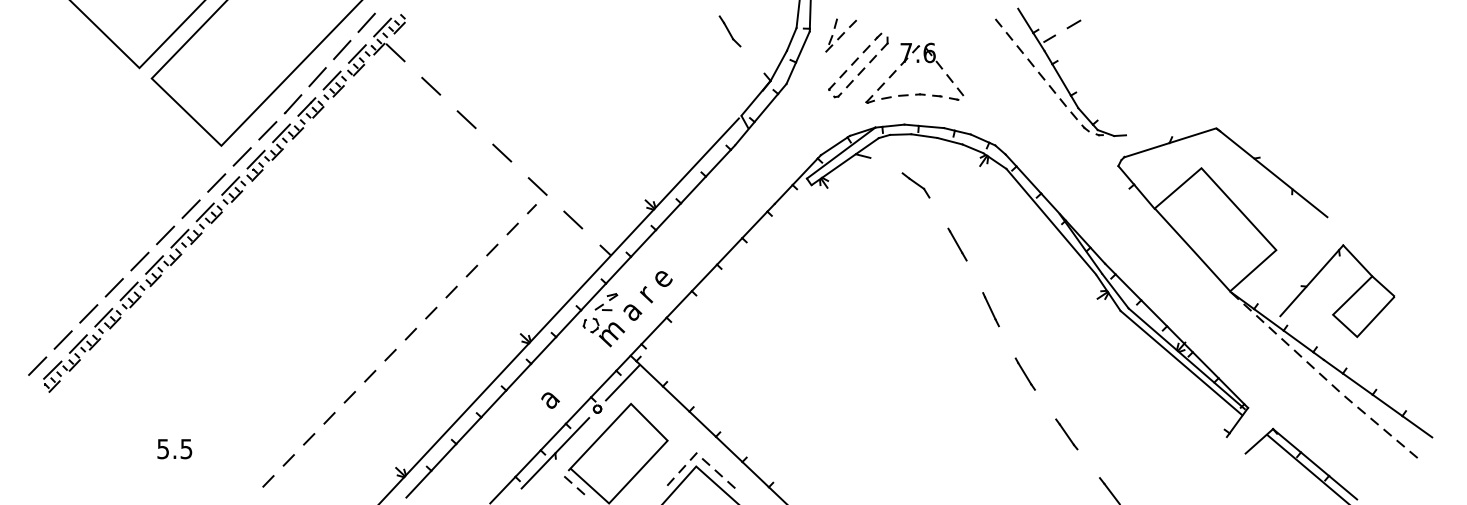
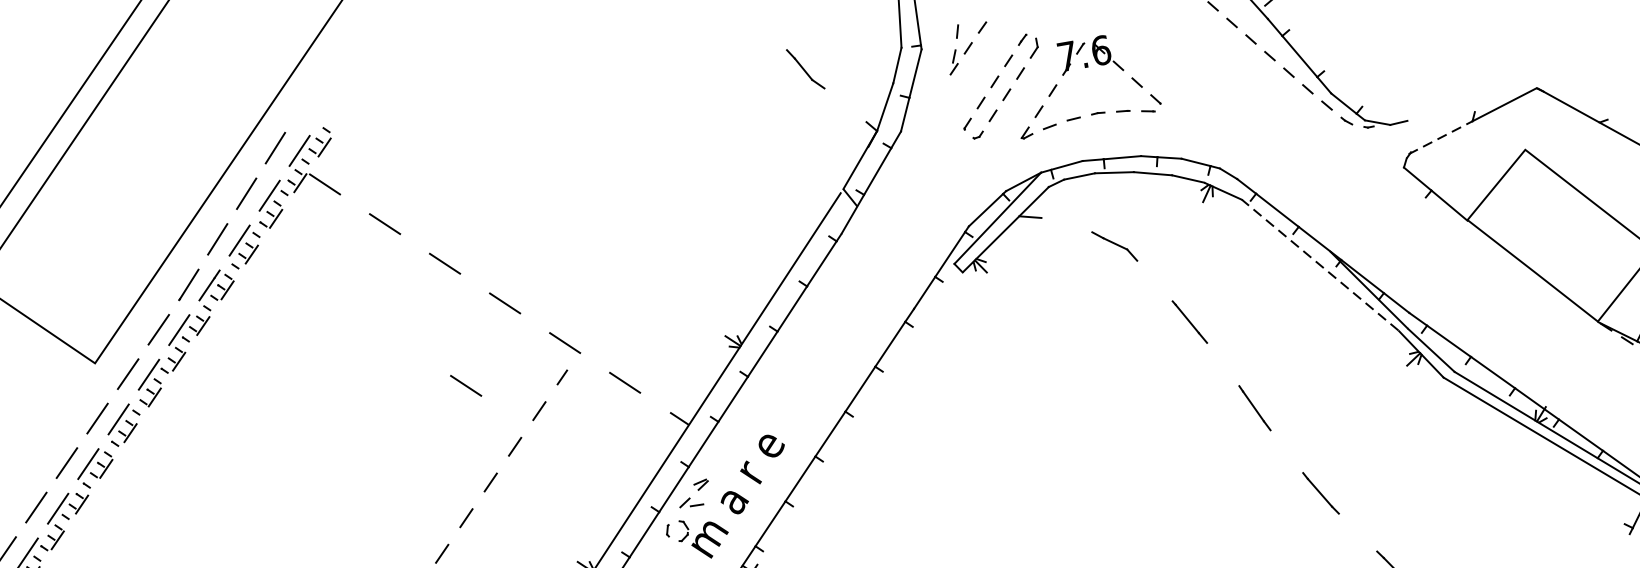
line: (1145, 150) -> (1439, 138), solid -> dashed
line: (466, 203) -> (465, 385), added
line: (1050, 221) -> (1319, 265), solid -> dashed

